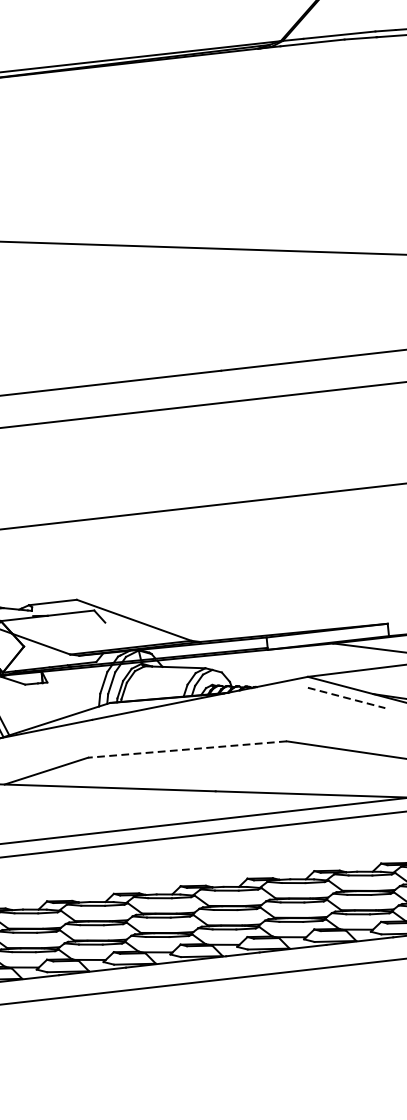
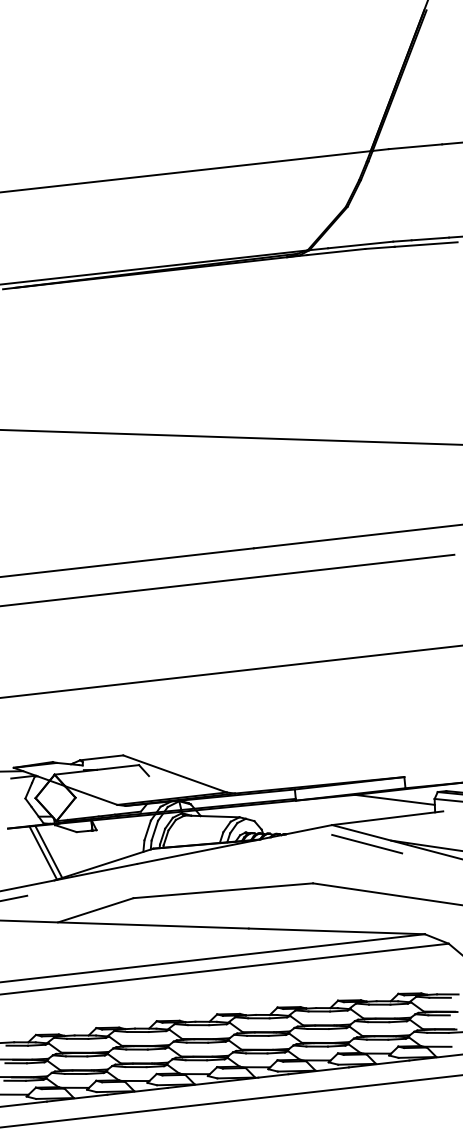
line: (346, 698) -> (367, 844), dashed -> solid
line: (186, 749) -> (222, 890), dashed -> solid

